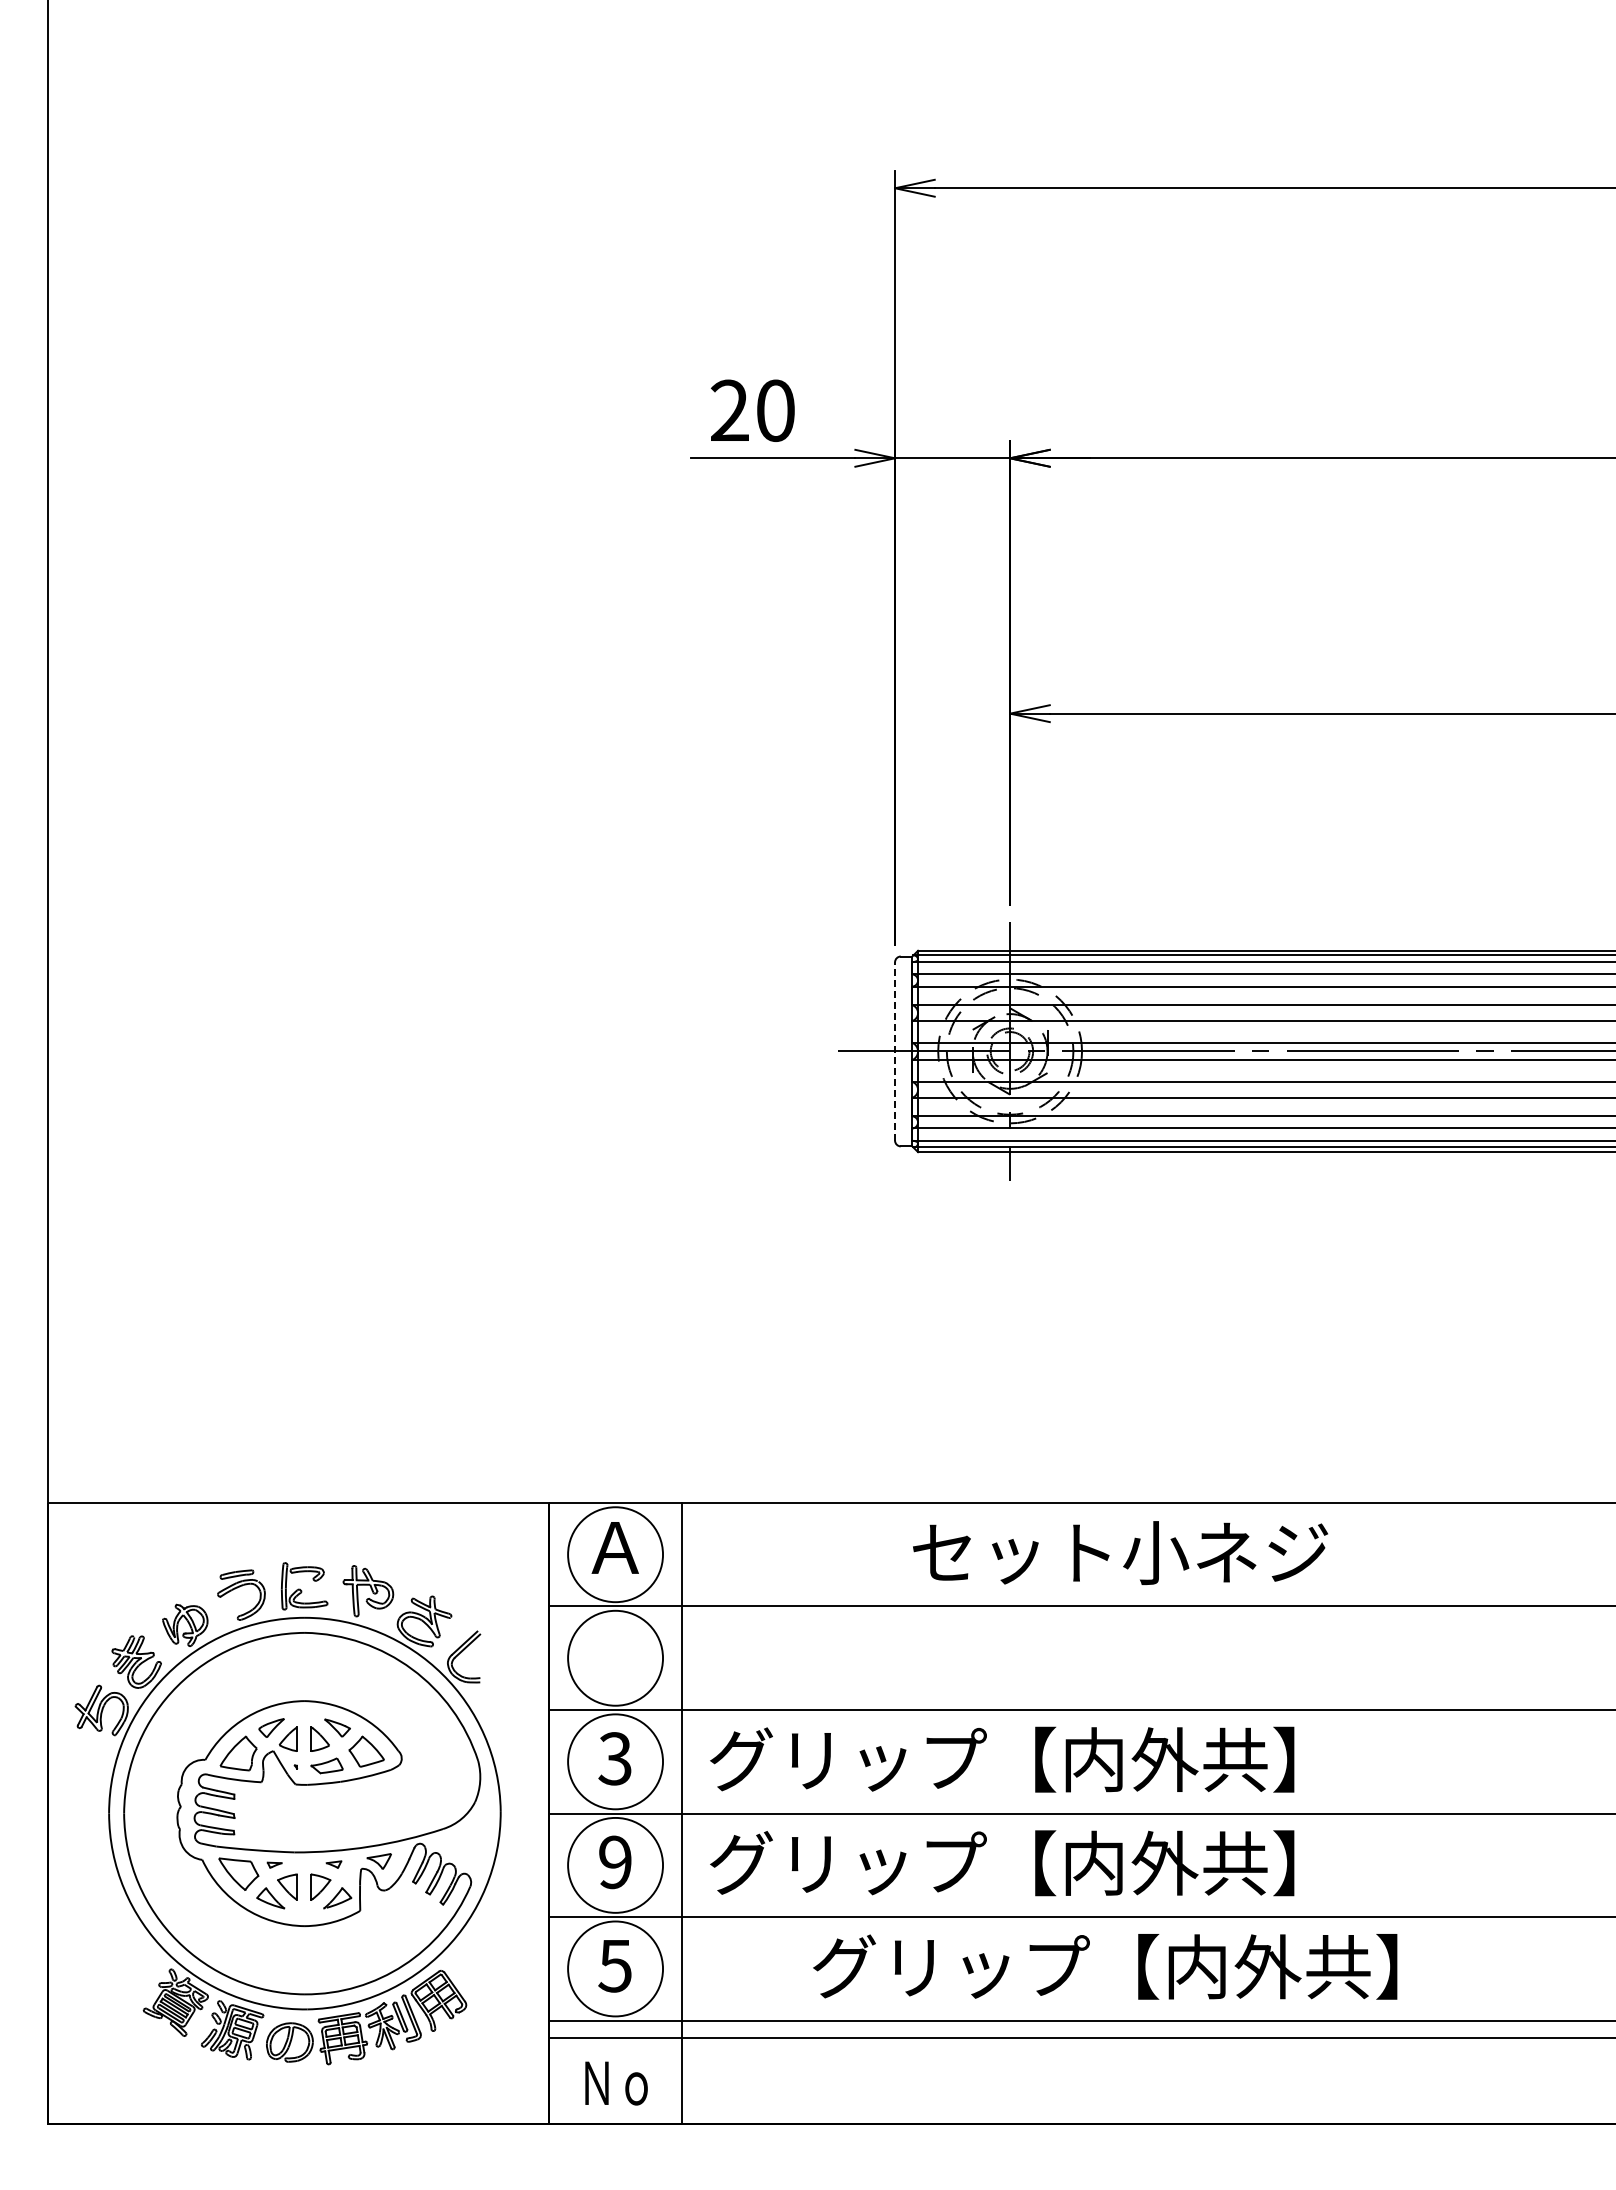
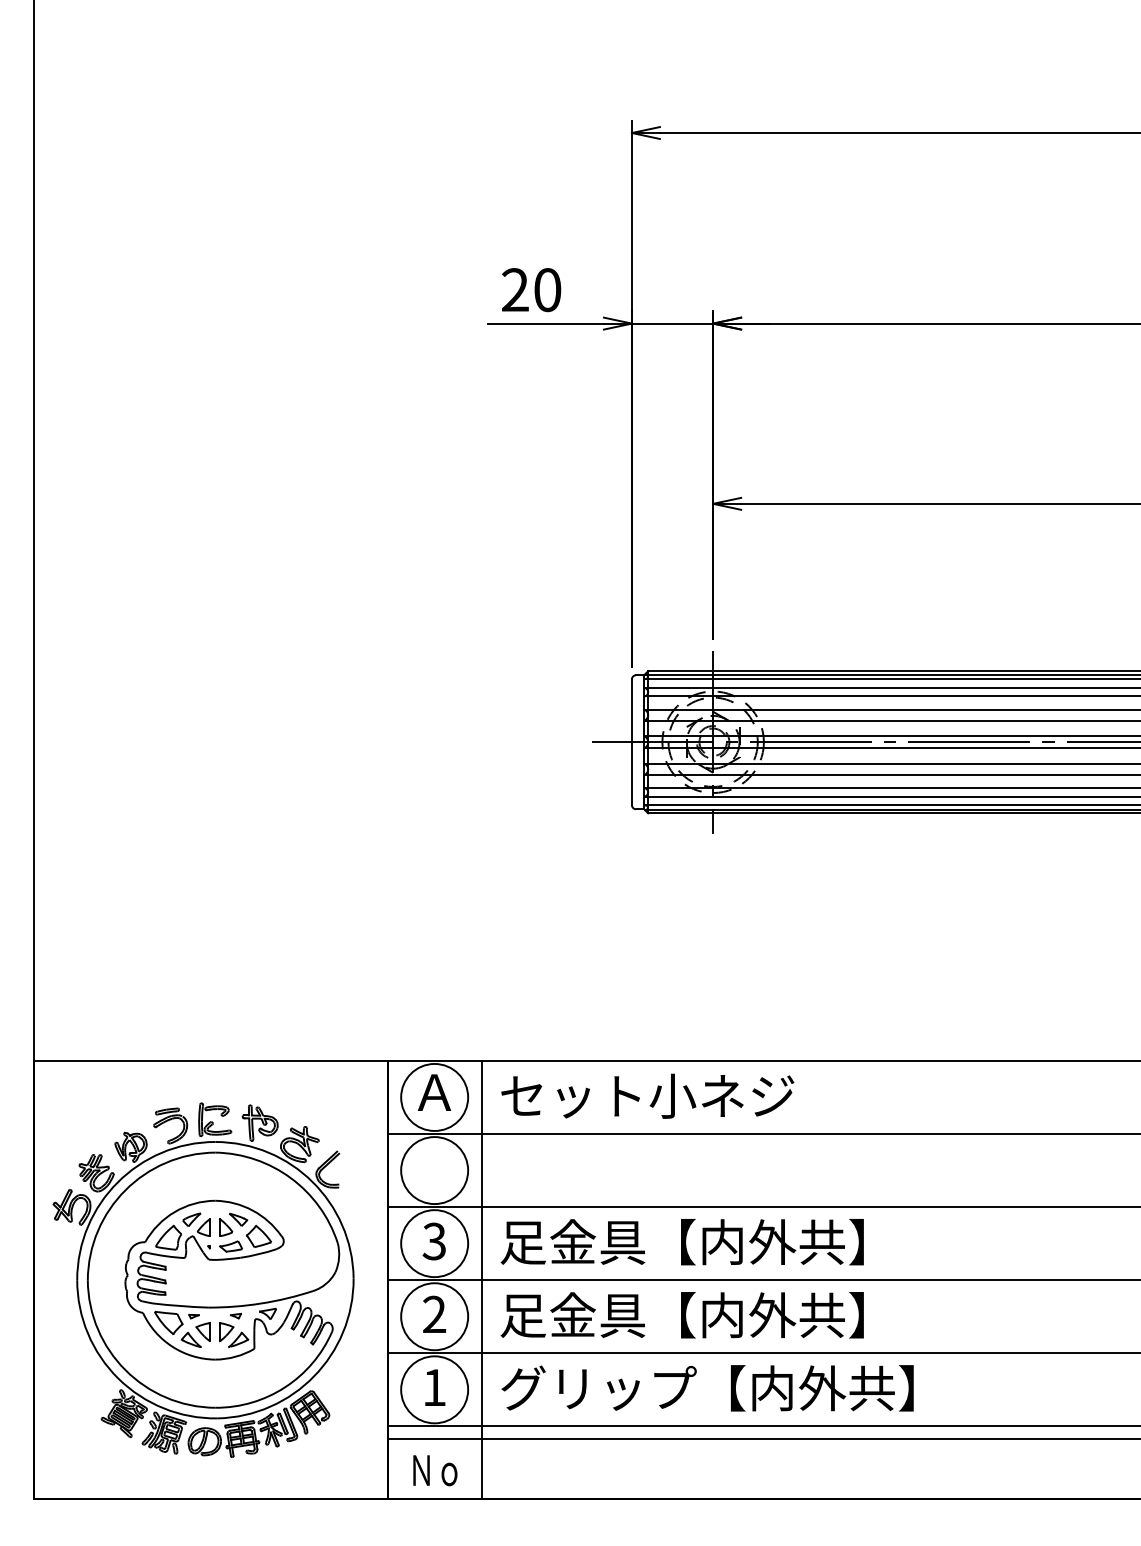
line: (895, 1050) -> (632, 741), dashed -> solid
text: (1120, 1552) -> (647, 1095), moved
text: (1001, 1759) -> (707, 1242), グリップ【内外共】 -> 足金具【内外共】
text: (615, 1862) -> (434, 1314), 9 -> 2
text: (1001, 1863) -> (707, 1315), グリップ【内外共】 -> 足金具【内外共】
text: (614, 1966) -> (433, 1388), 5 -> 1
text: (1105, 1966) -> (707, 1388), moved

